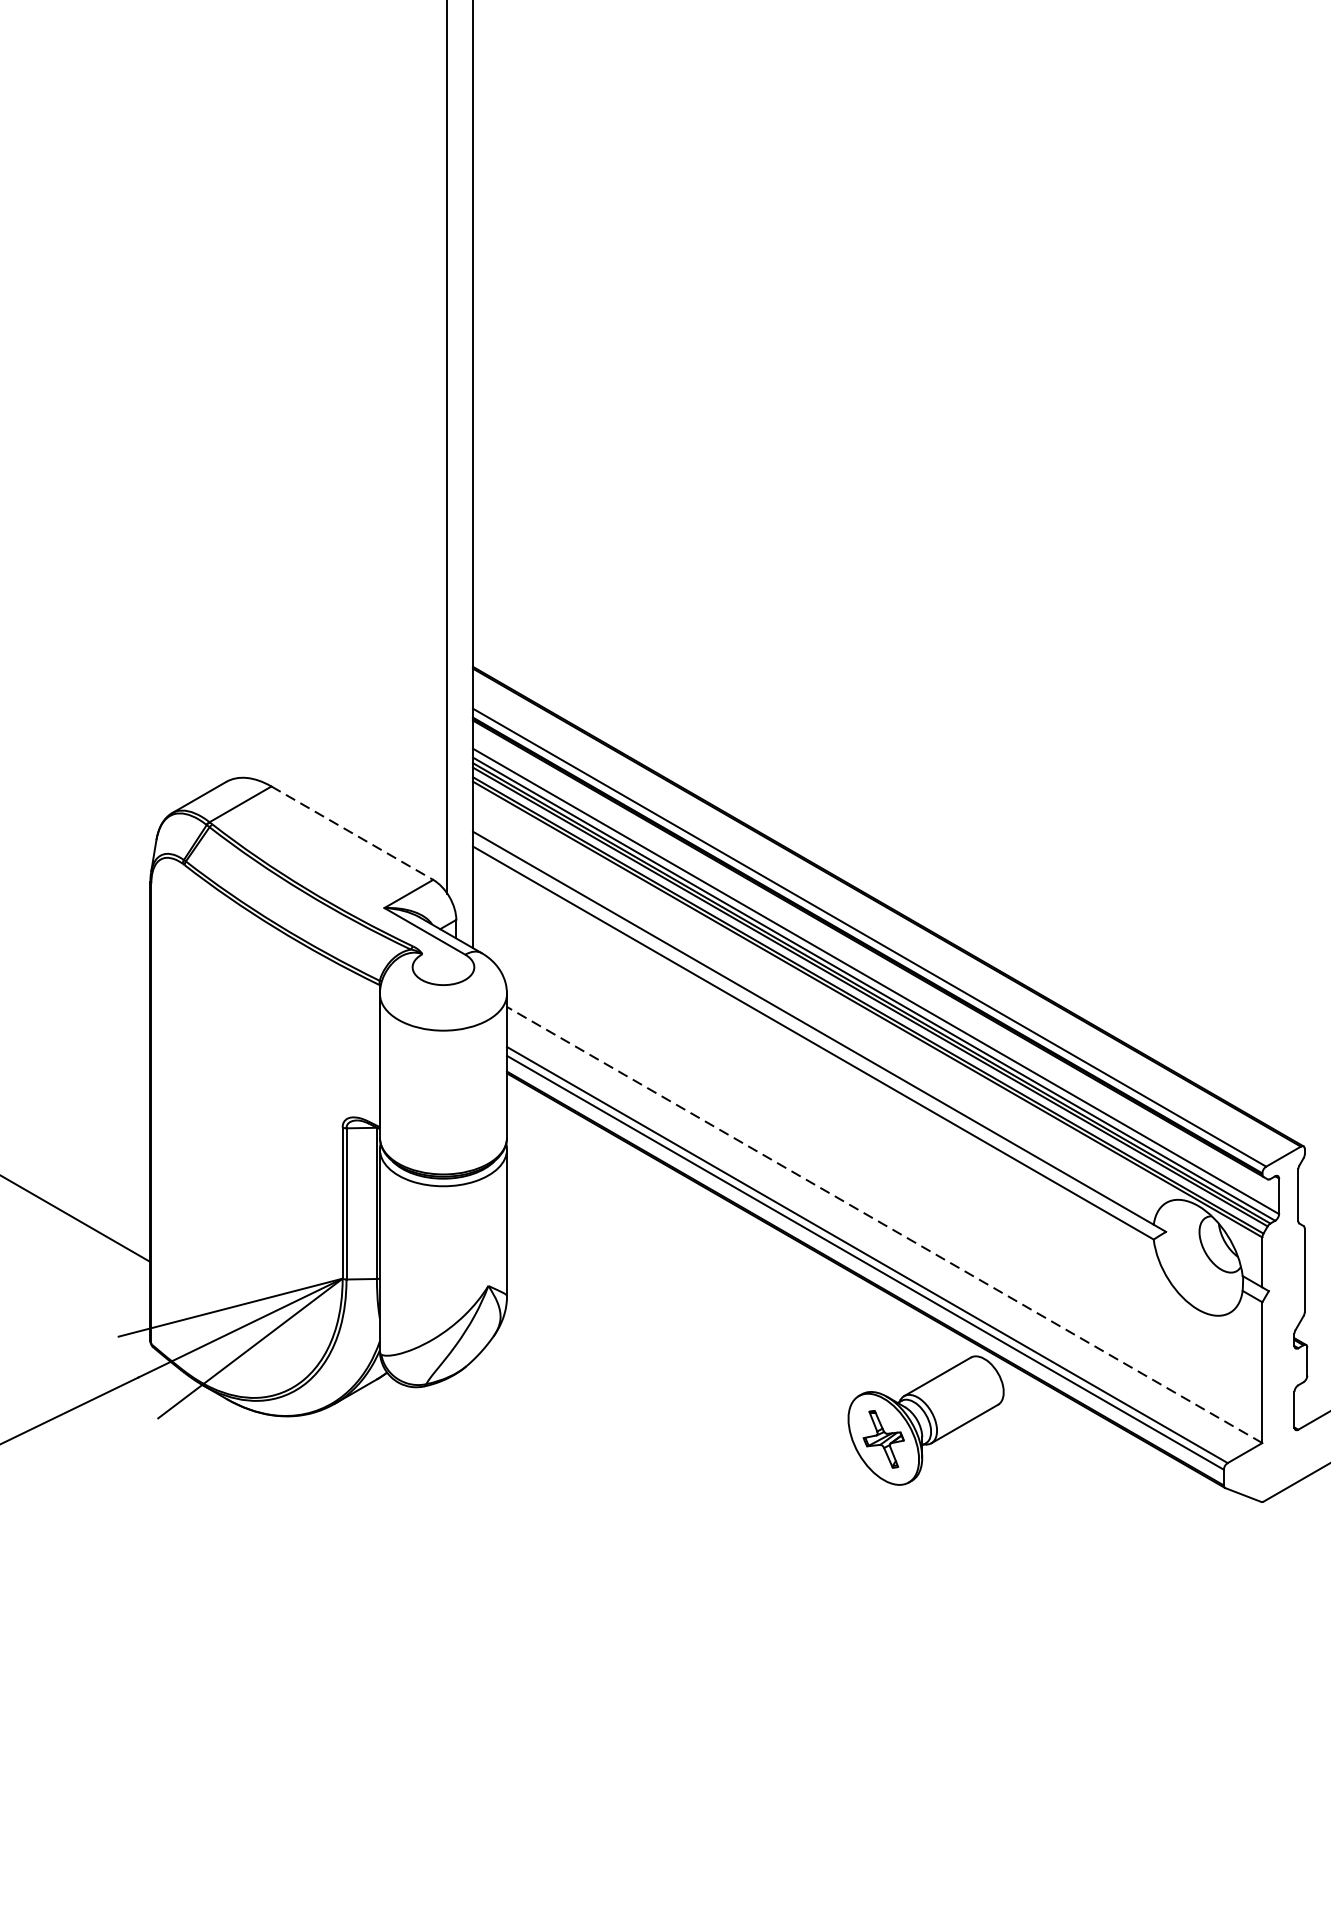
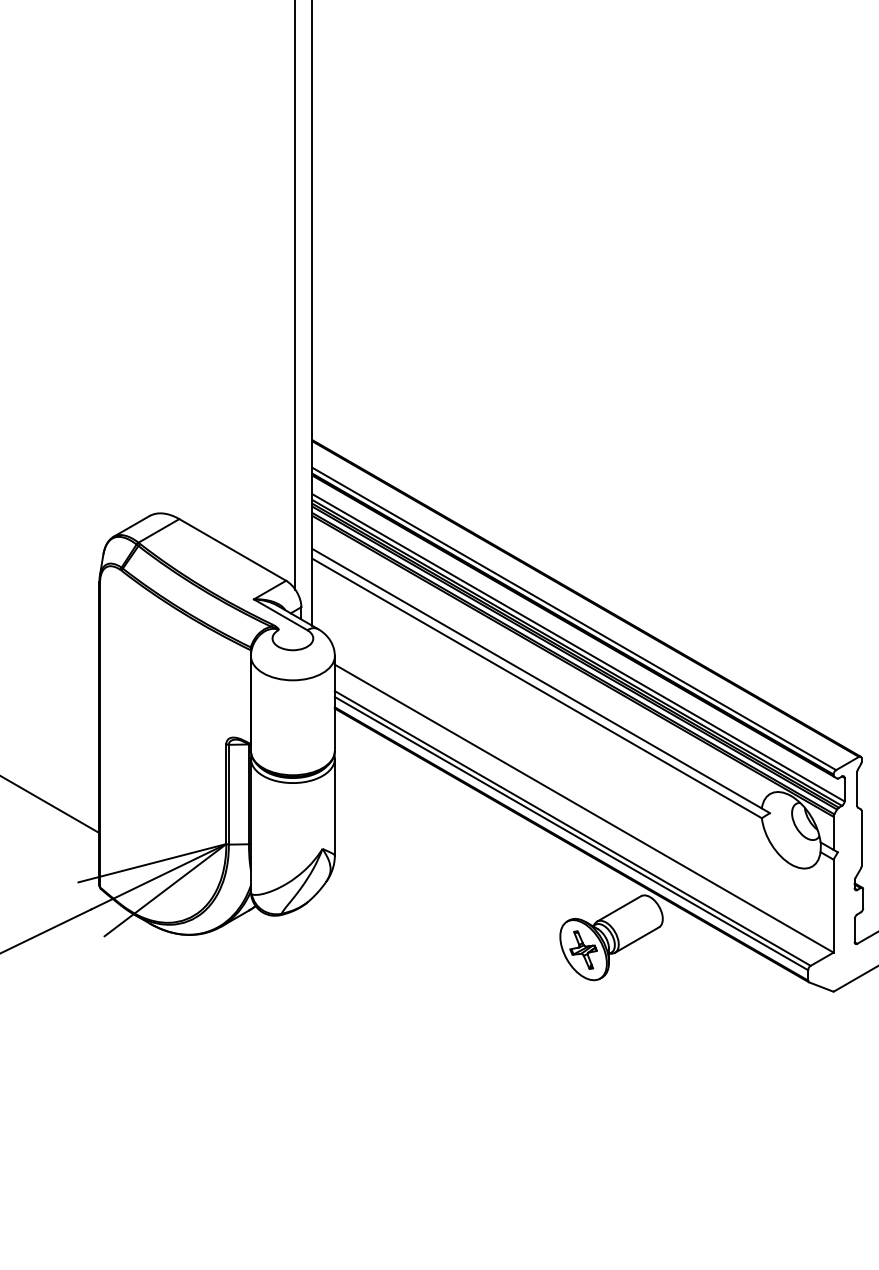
line: (351, 832) -> (232, 549), dashed -> solid
line: (885, 1224) -> (584, 808), dashed -> solid

